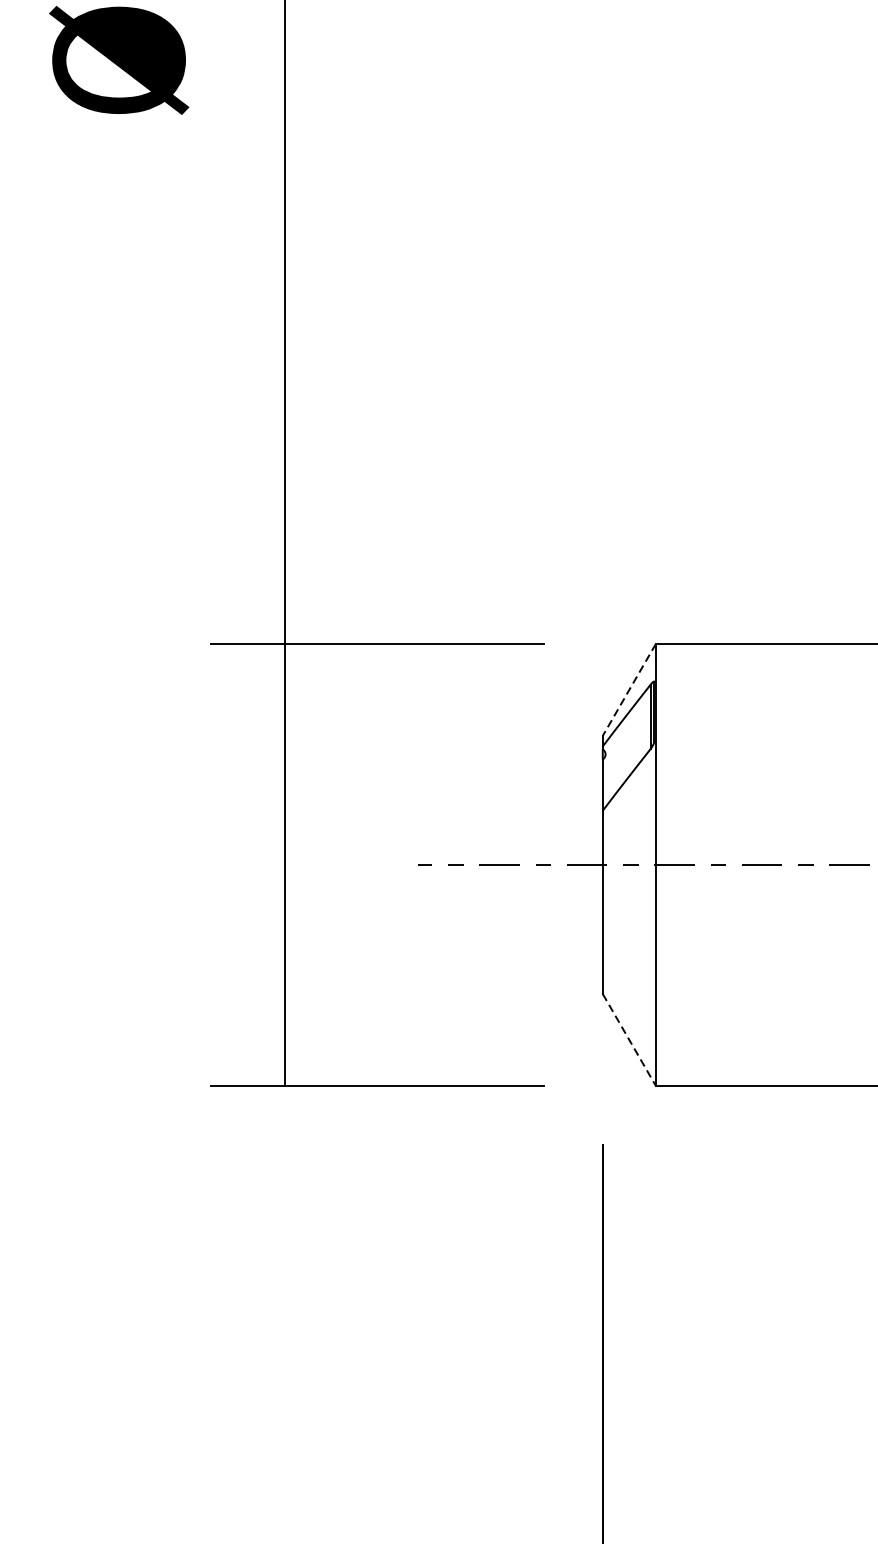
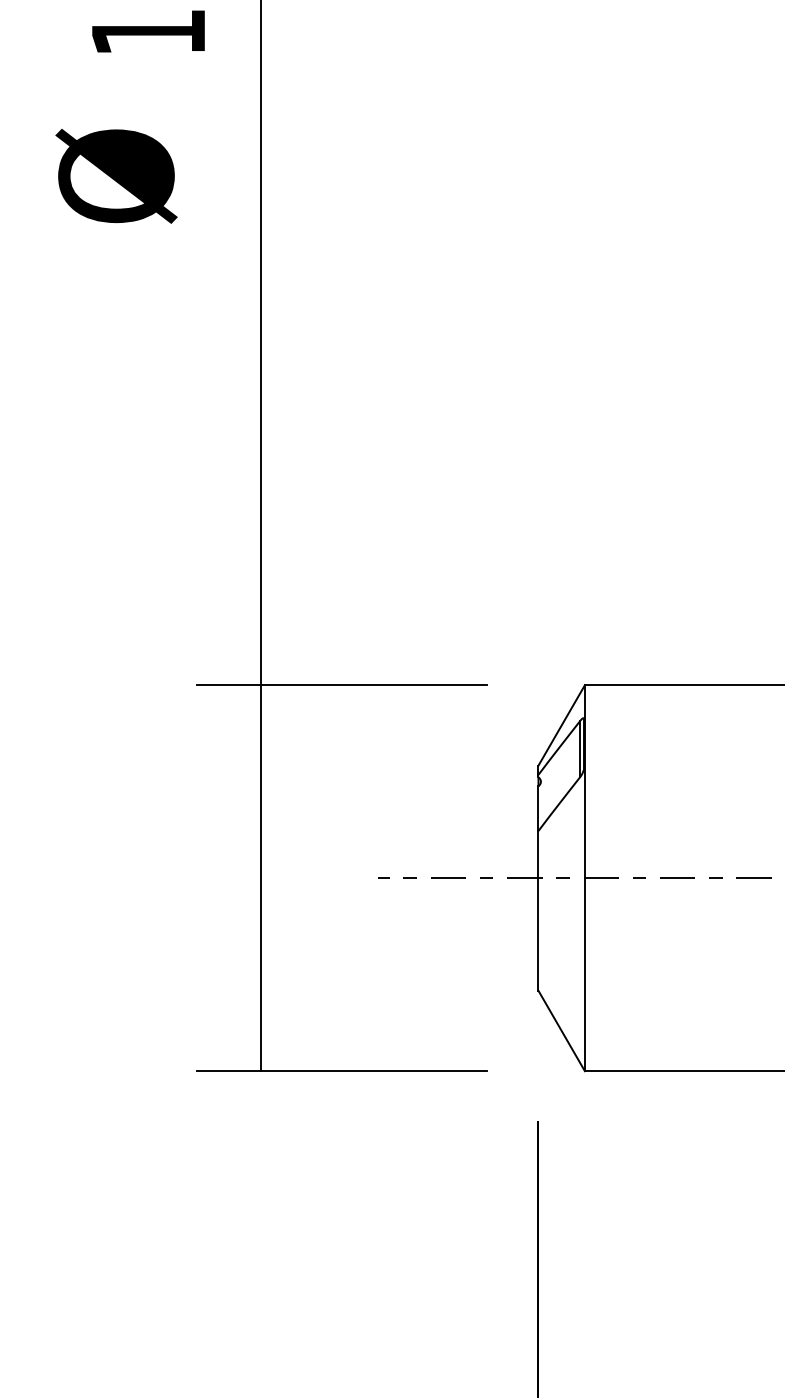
line: (629, 689) -> (561, 725), dashed -> solid
line: (629, 1040) -> (561, 1031), dashed -> solid

